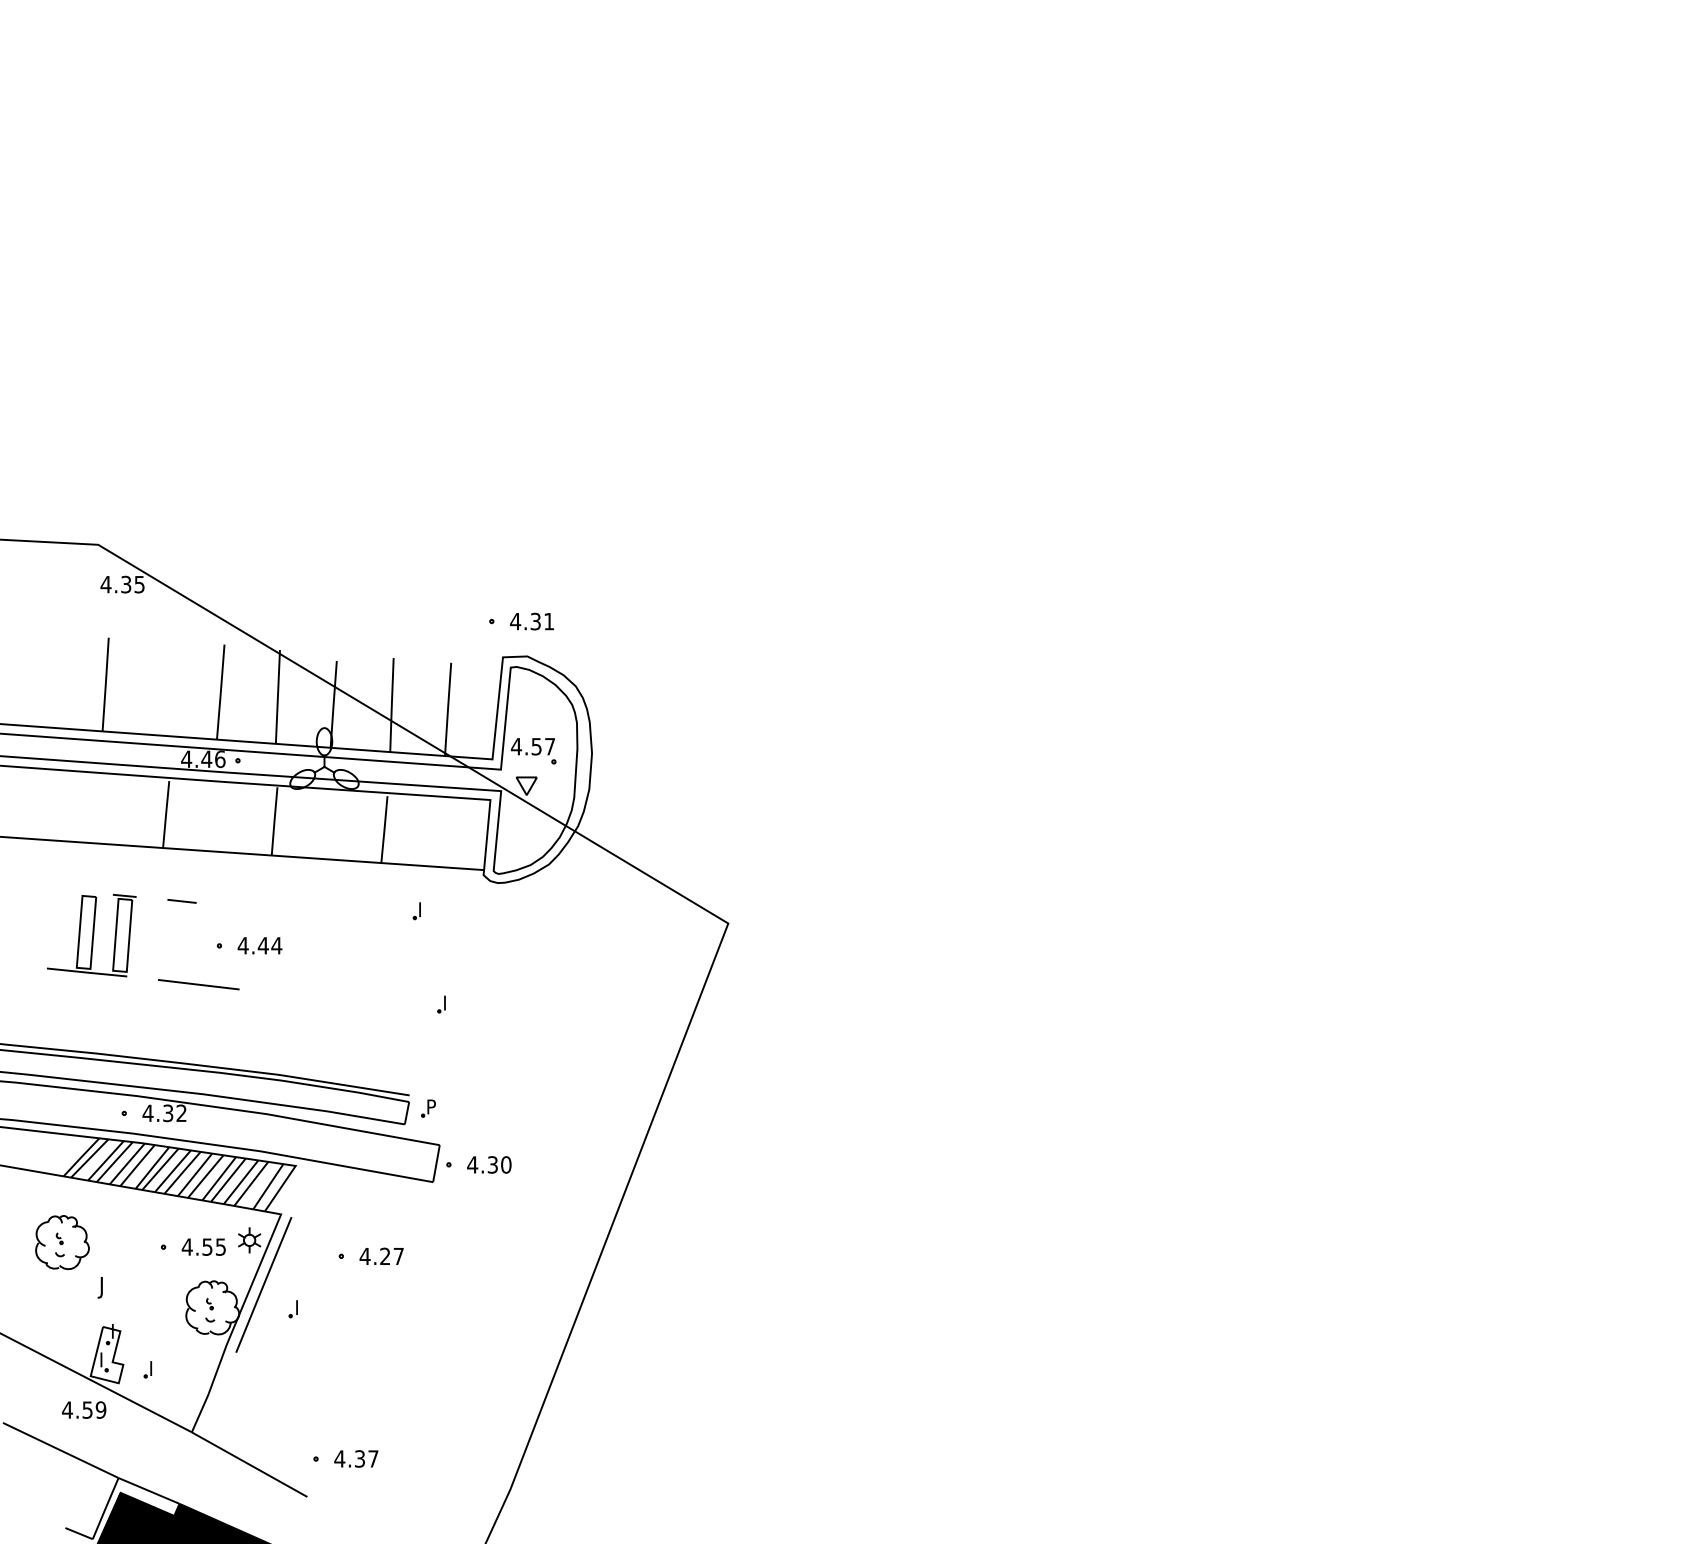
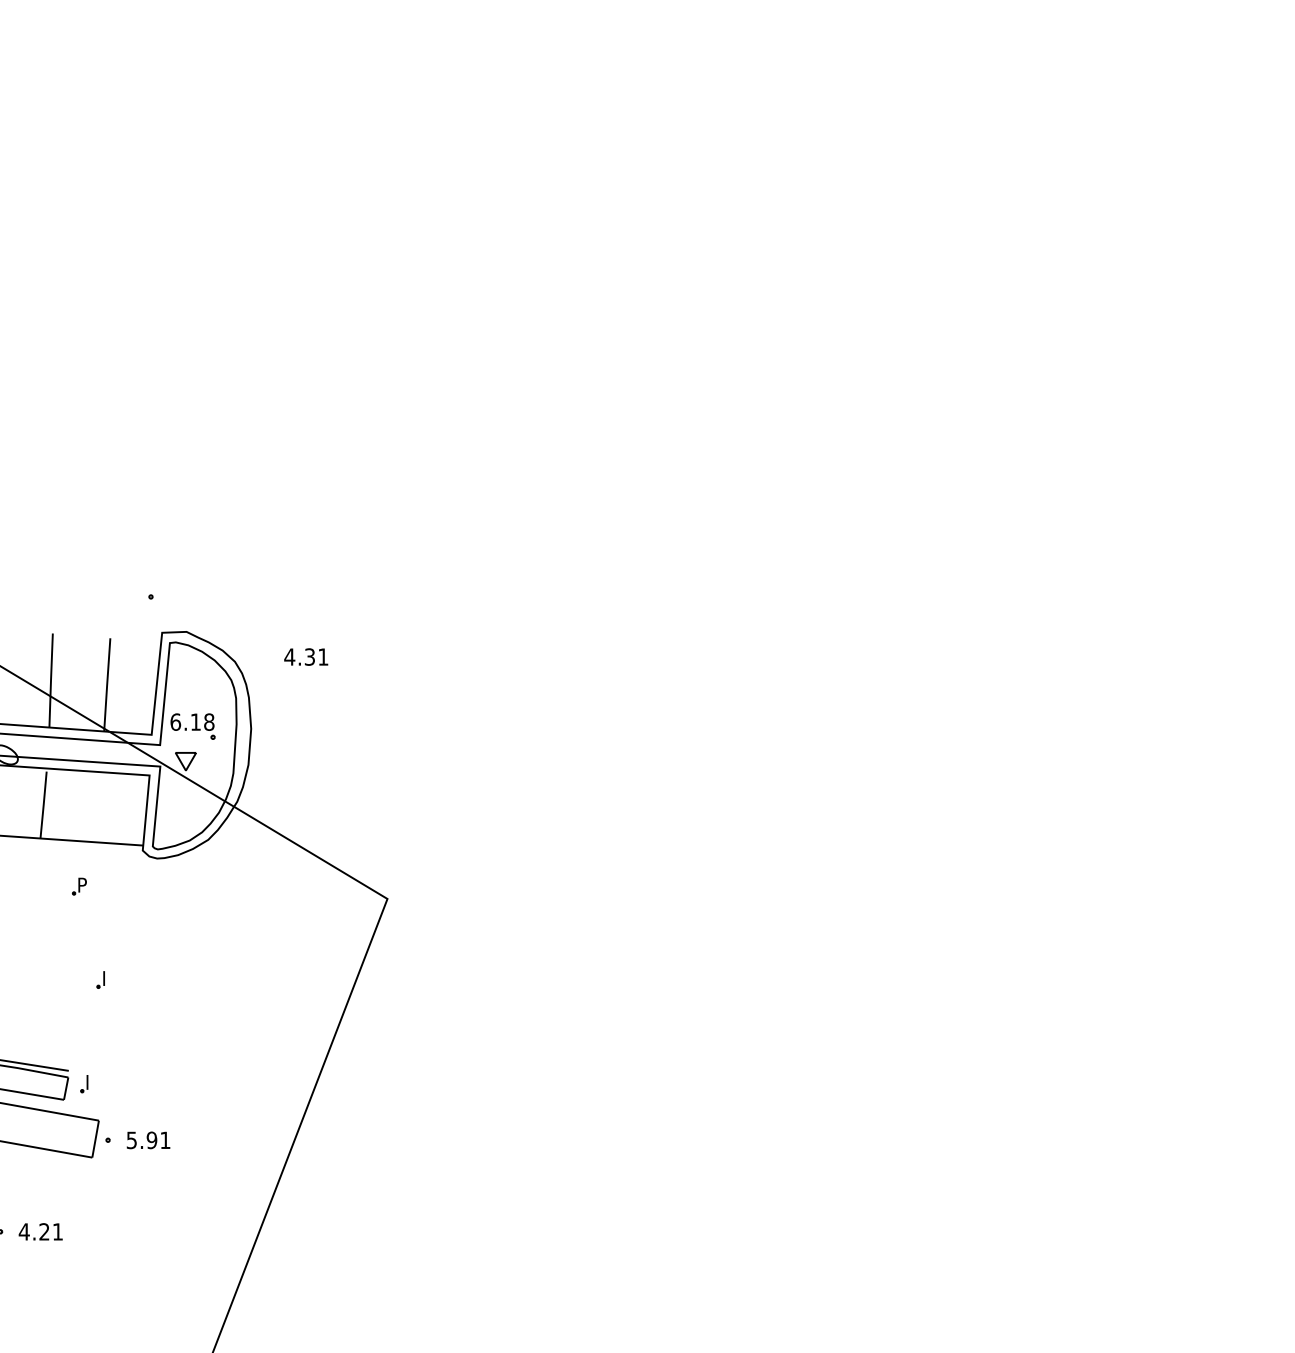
text: (531, 621) -> (305, 656), moved
text: (533, 746) -> (192, 721), 4.57 -> 6.18
text: (424, 906) -> (83, 881), I -> P
text: (432, 1103) -> (91, 1078), P -> I
text: (489, 1164) -> (148, 1139), 4.30 -> 5.91
text: (398, 1256) -> (57, 1231), 4.27 -> 4.21

